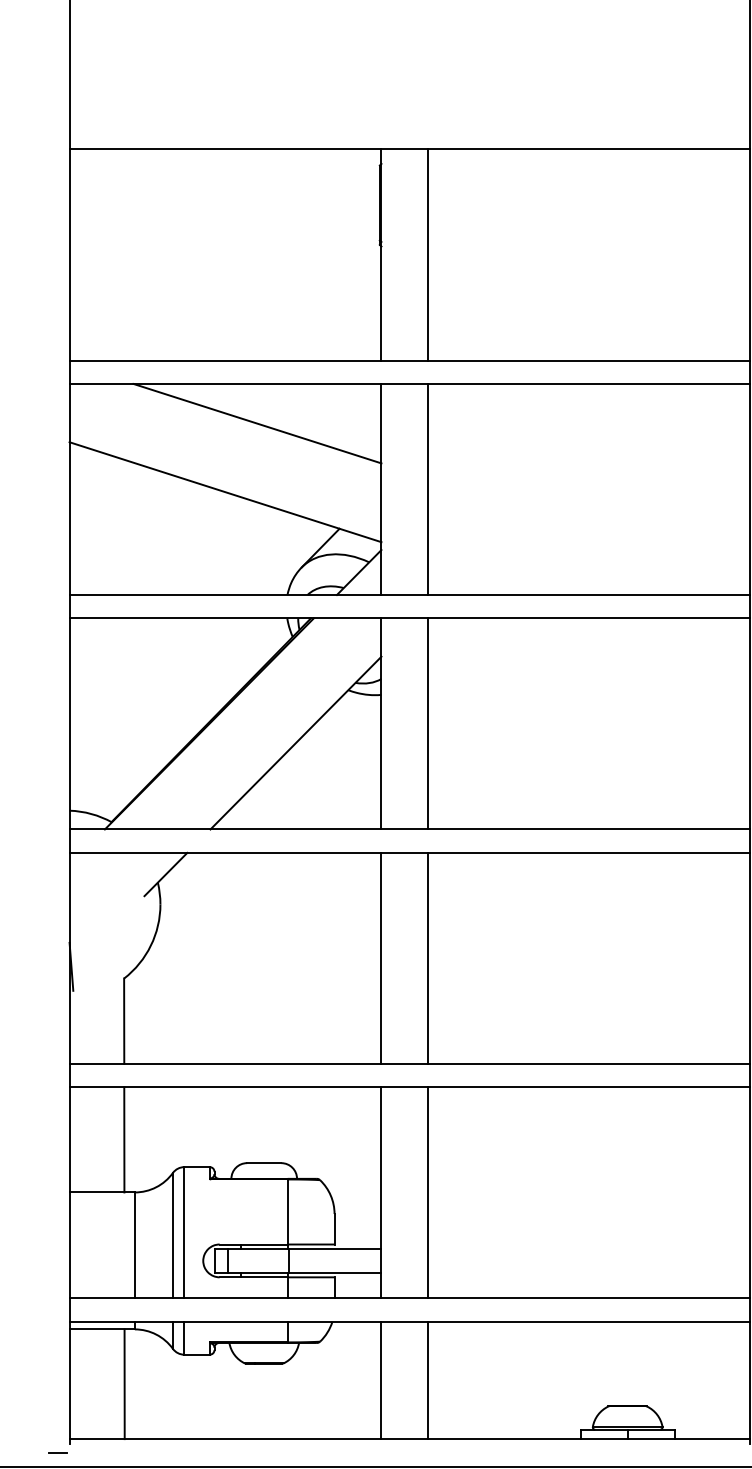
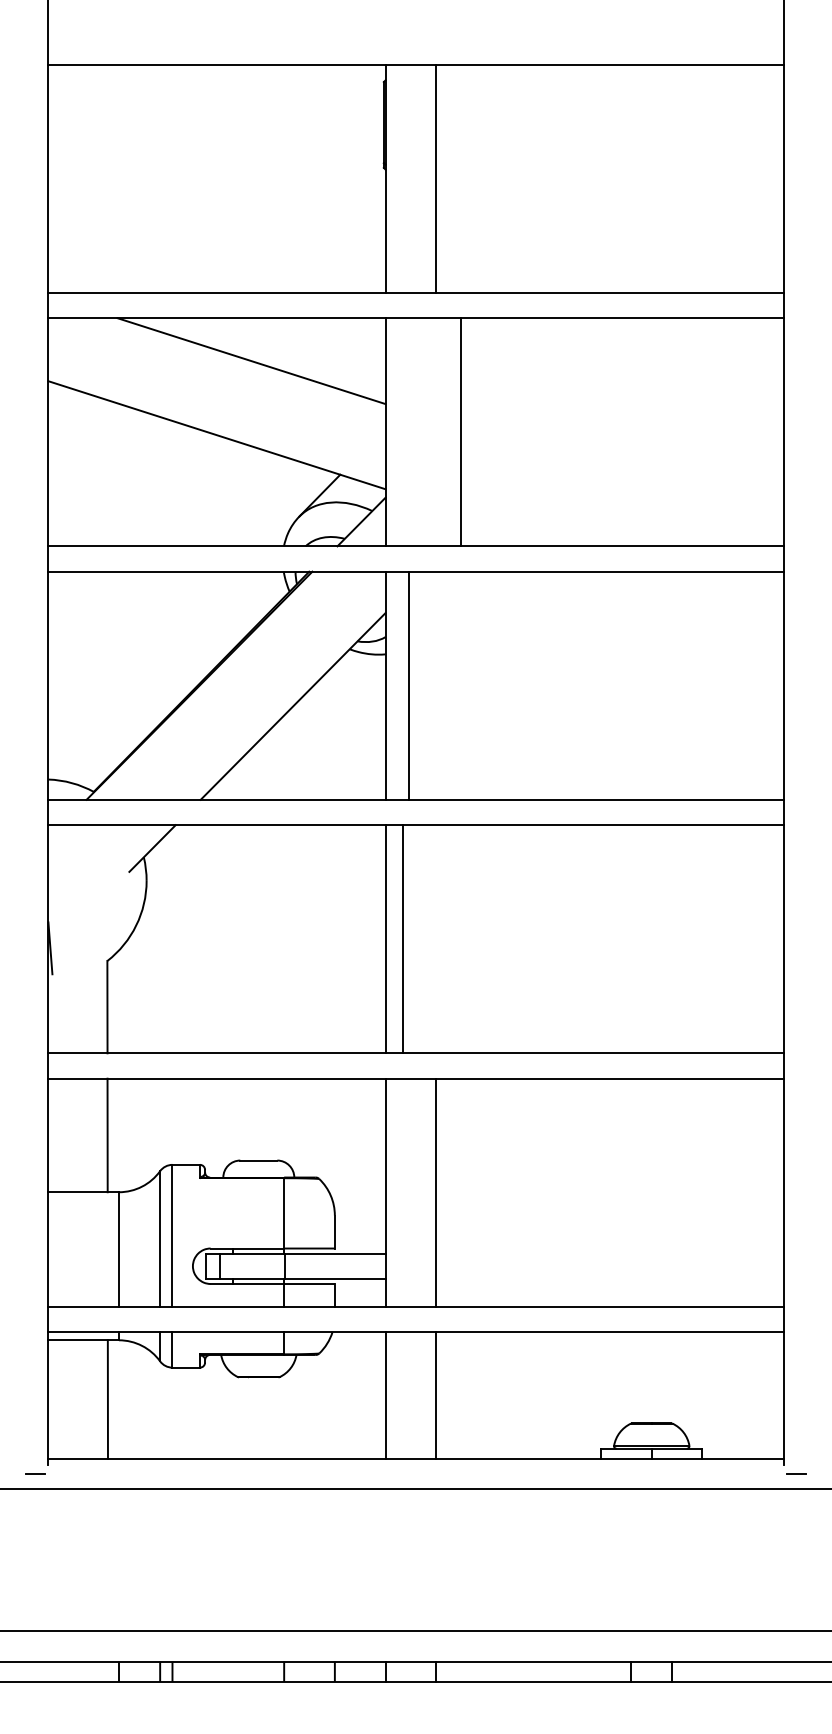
line: (428, 489) -> (461, 432), moved
line: (428, 723) -> (409, 685), moved
line: (428, 958) -> (403, 939), moved

